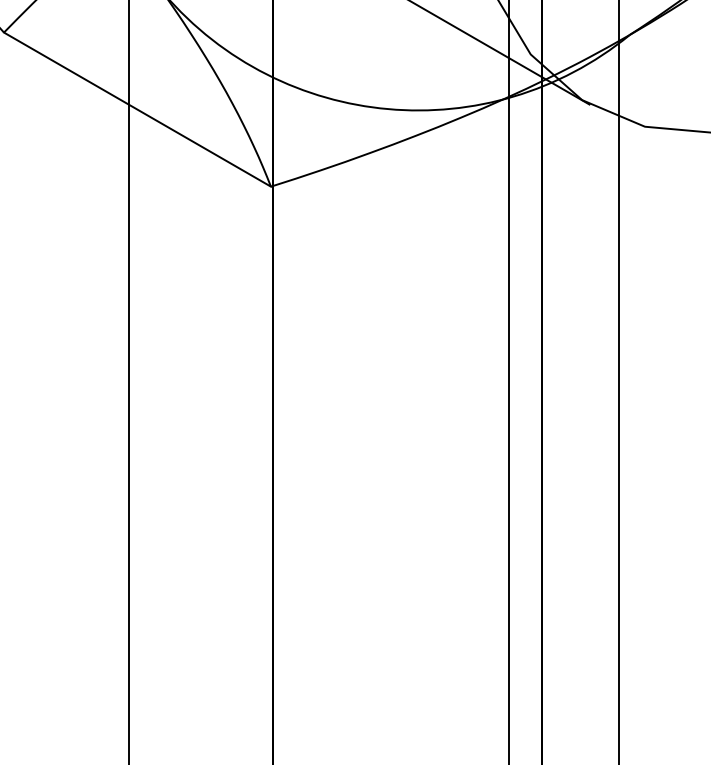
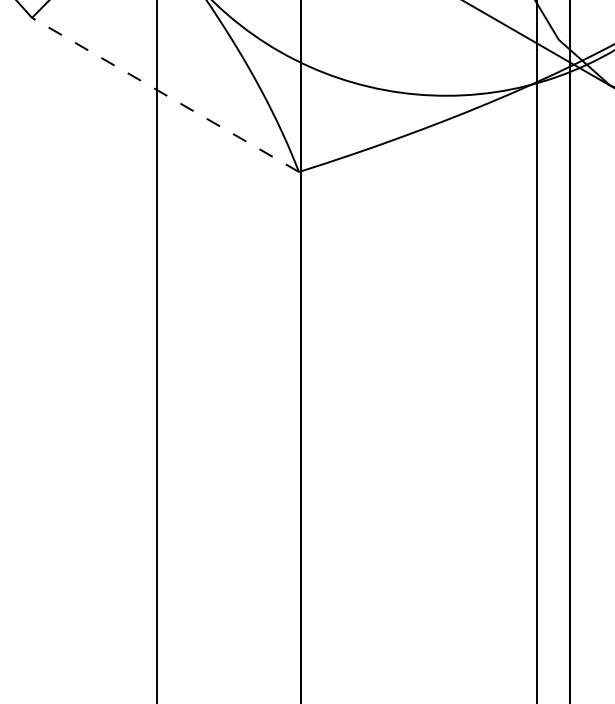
line: (137, 109) -> (165, 94), solid -> dashed

